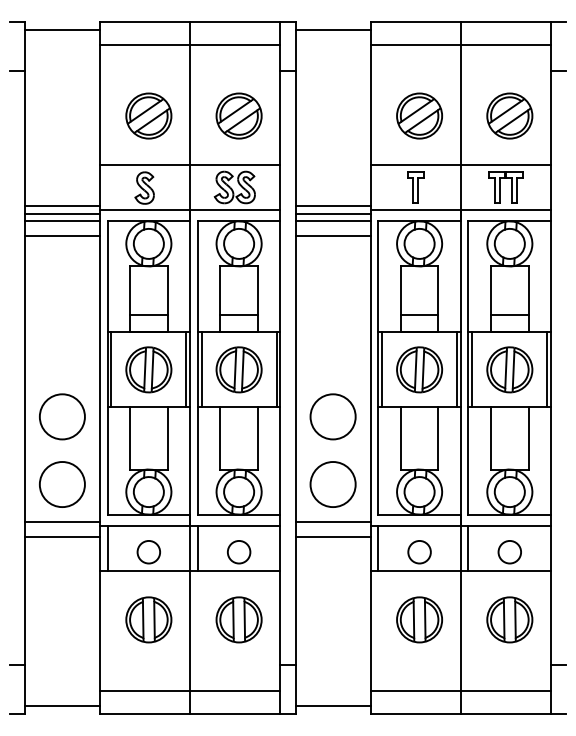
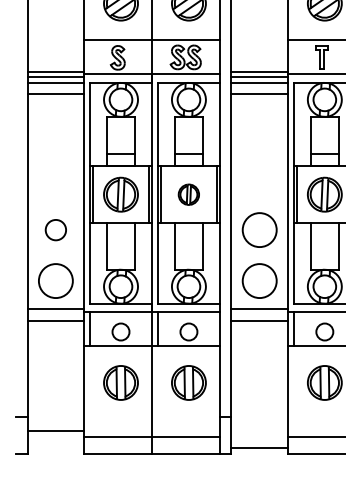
part: (238, 369) -> (188, 194), size x0.6
circle: (62, 416) -> (55, 229), size x0.6
line: (62, 706) -> (55, 430), moved

